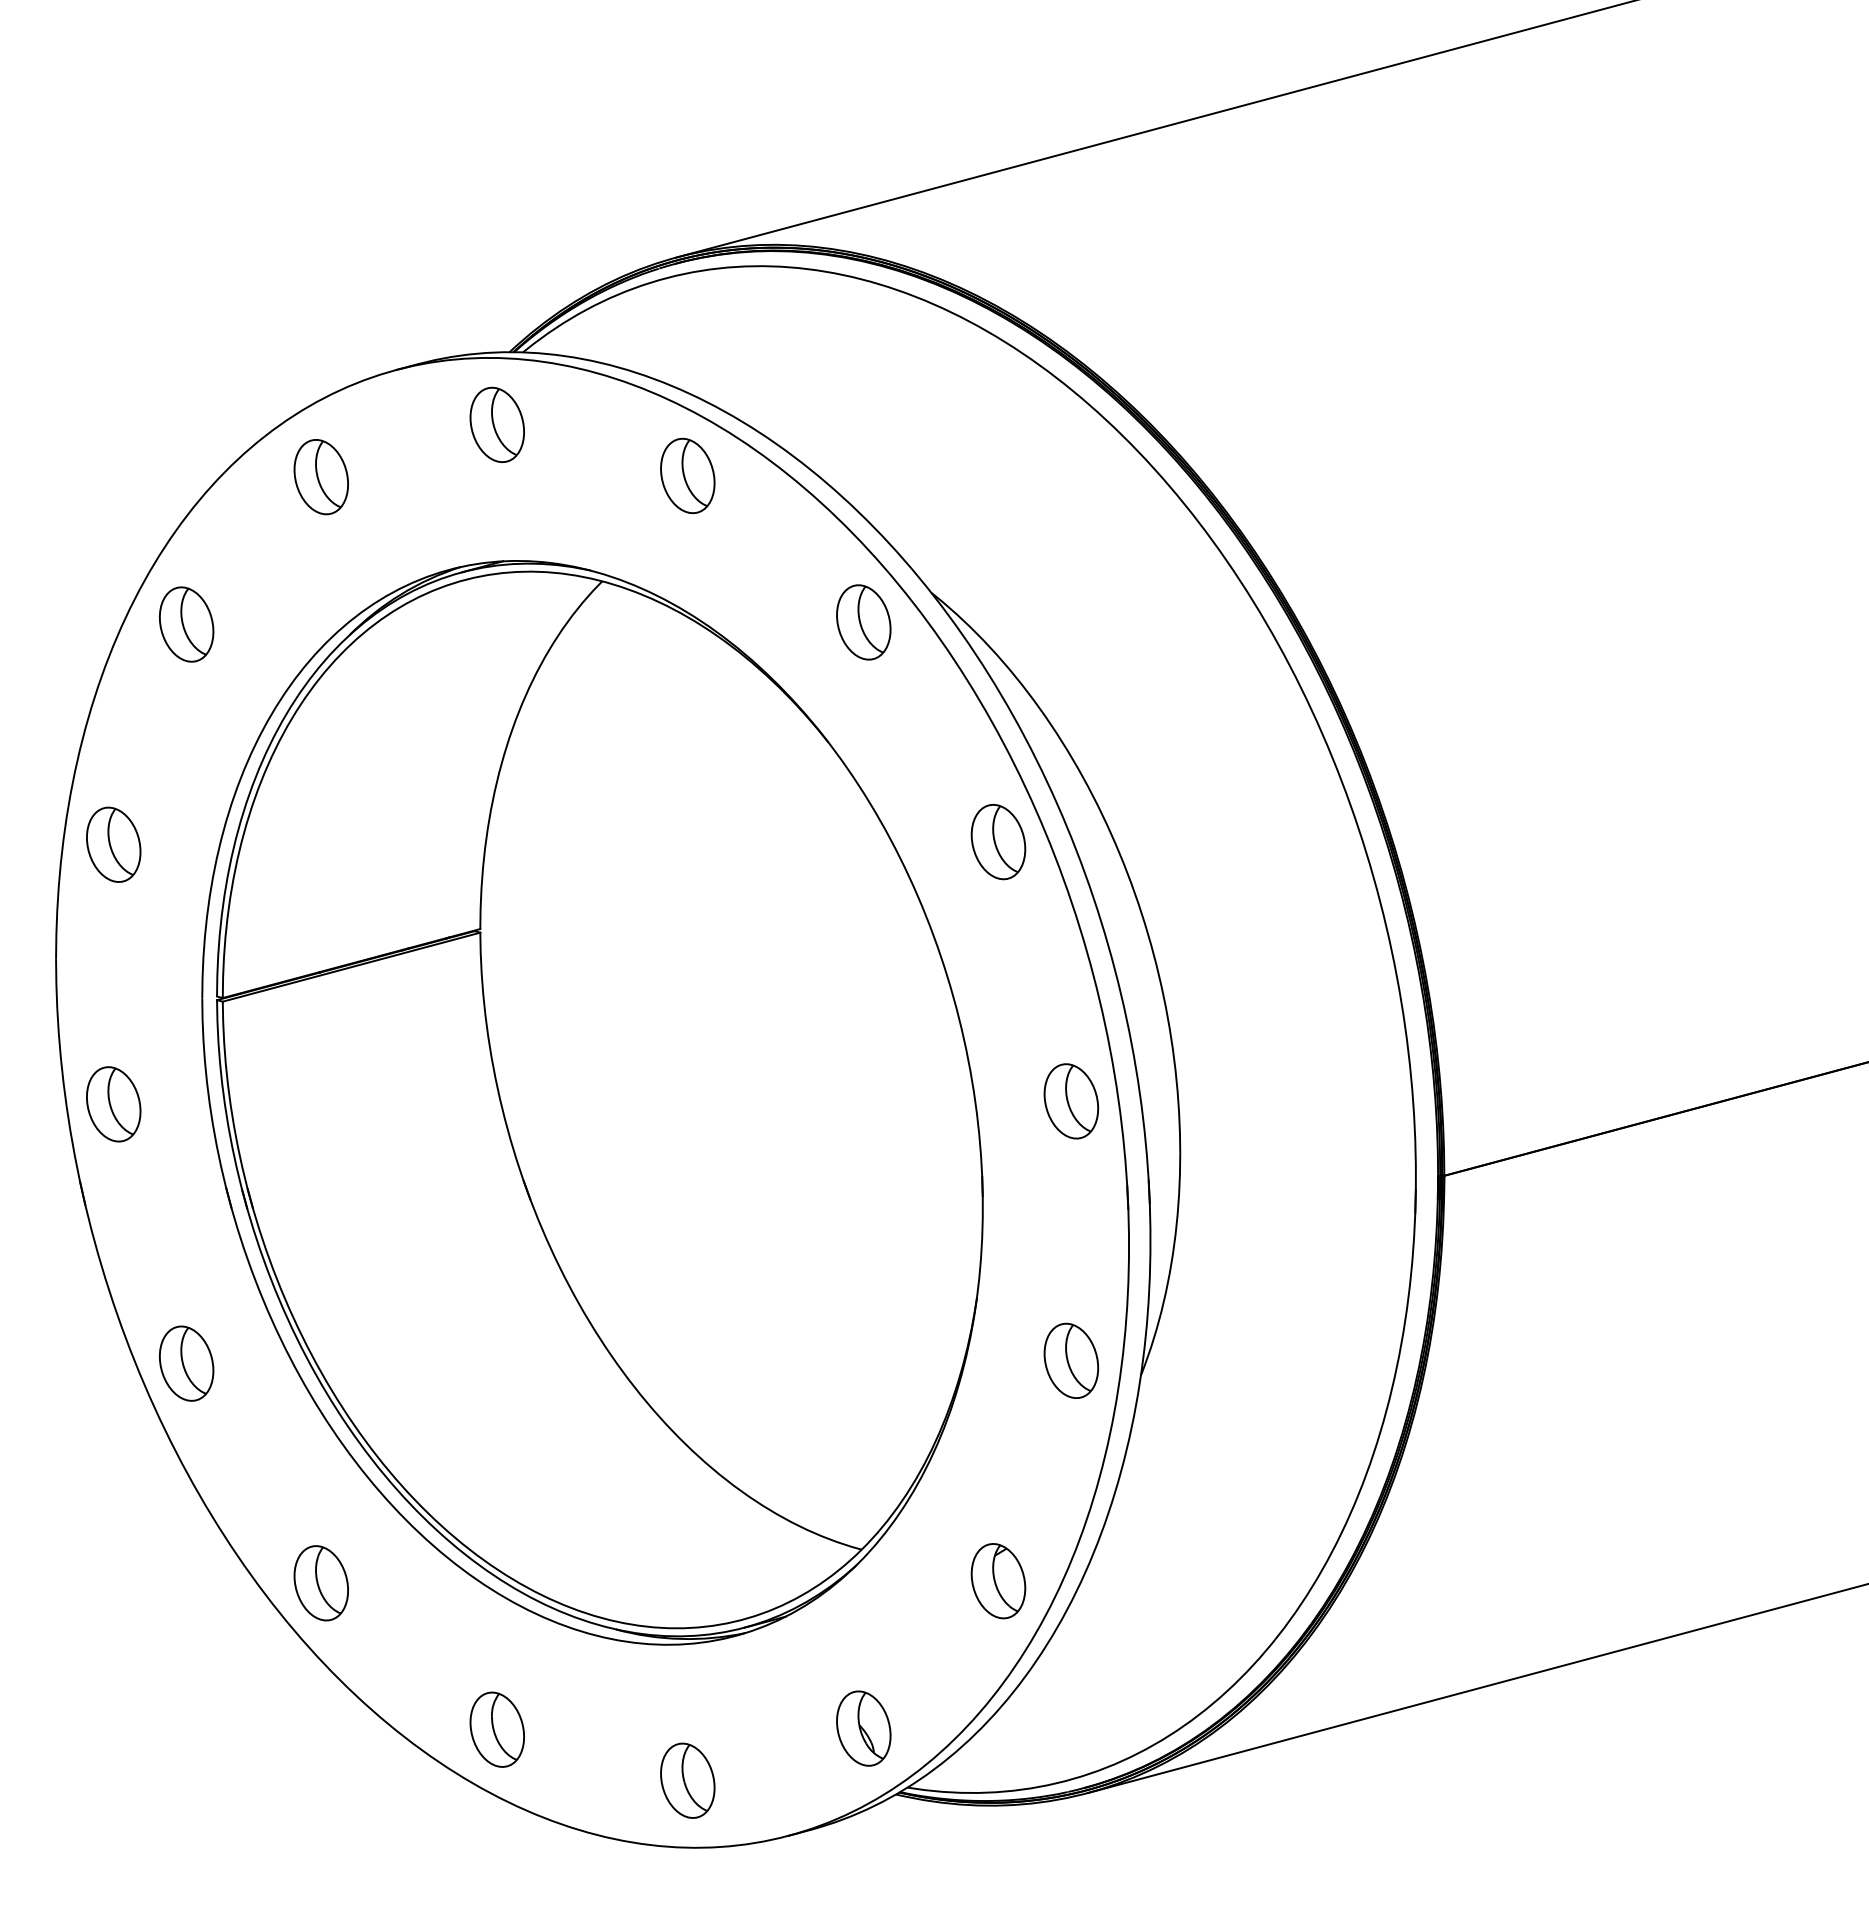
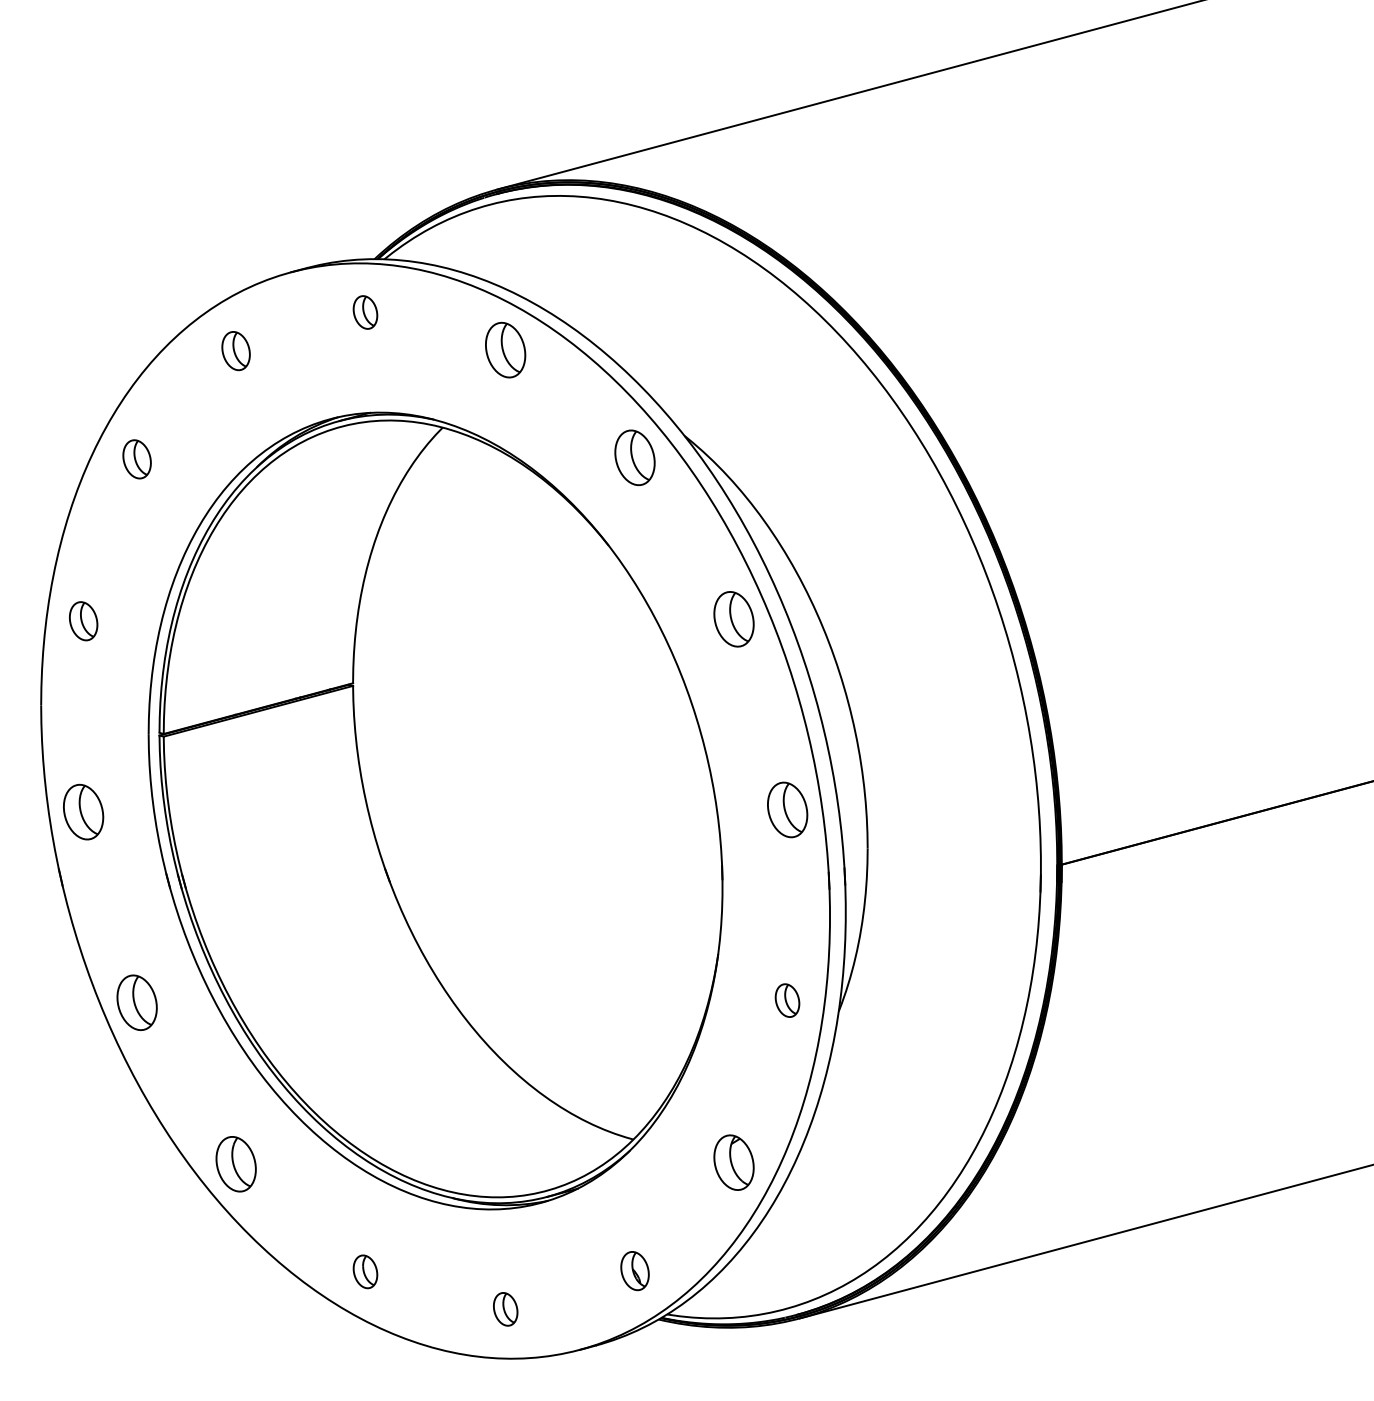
part: (496, 424) -> (364, 312), size x0.6
part: (320, 477) -> (235, 351), size x0.7
part: (186, 624) -> (137, 459), size x0.7
part: (113, 844) -> (83, 621), size x0.7
part: (1070, 1360) -> (786, 1000), size x0.6
part: (863, 1728) -> (634, 1271), size x0.7
part: (496, 1729) -> (364, 1271), size x0.6
part: (687, 1780) -> (505, 1309), size x0.6

